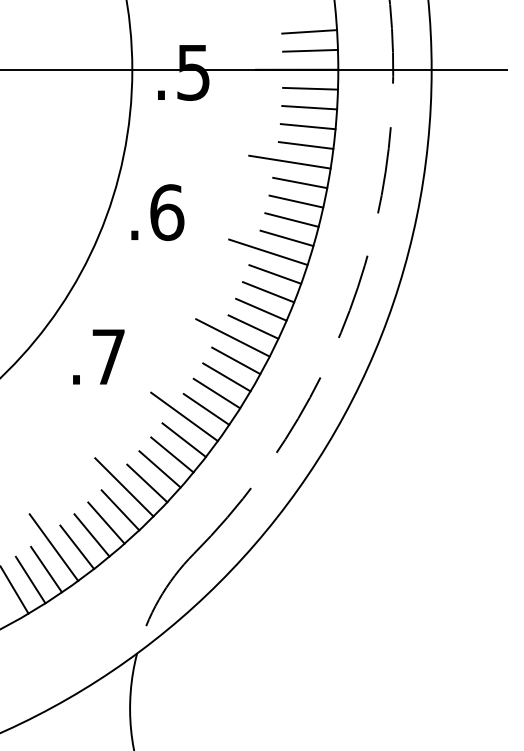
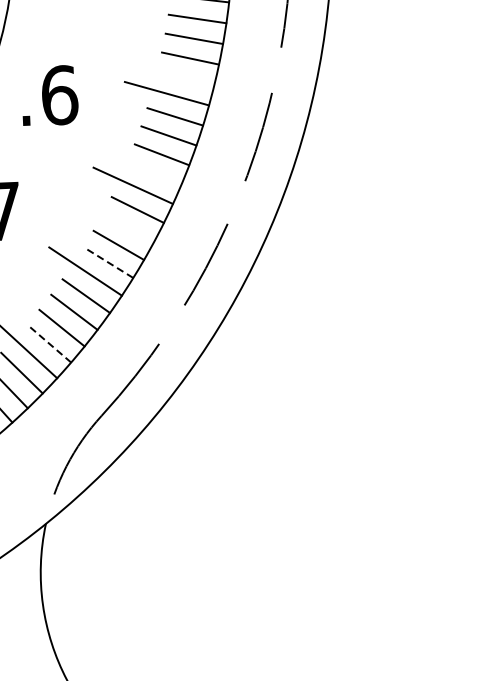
text: (157, 212) -> (49, 95), moved
line: (286, 238) -> (185, 78), removed
line: (253, 326) -> (154, 172), removed
line: (226, 377) -> (128, 227), removed
line: (206, 409) -> (108, 262), solid -> dashed
line: (146, 483) -> (48, 343), solid -> dashed

